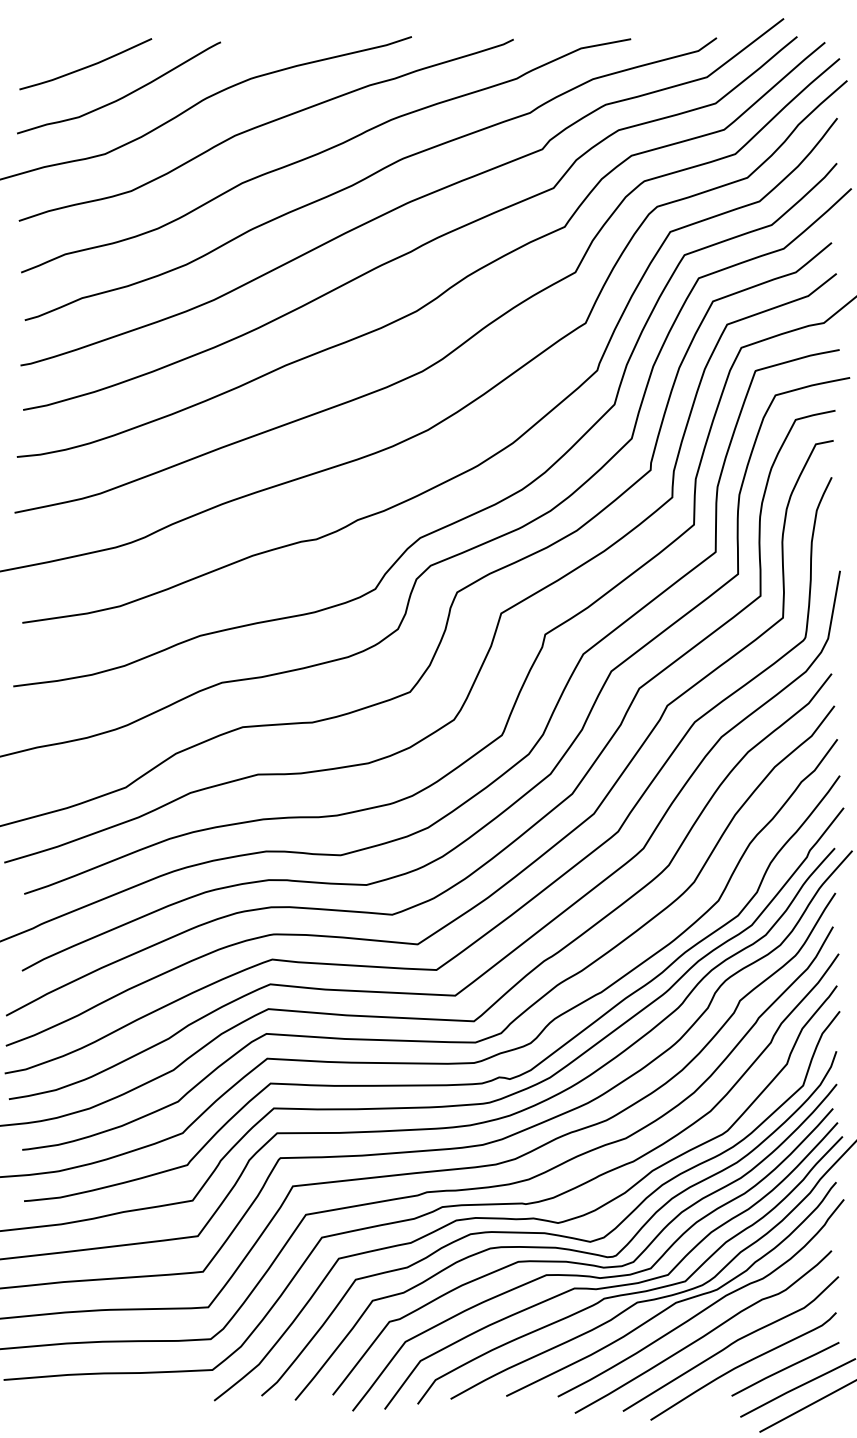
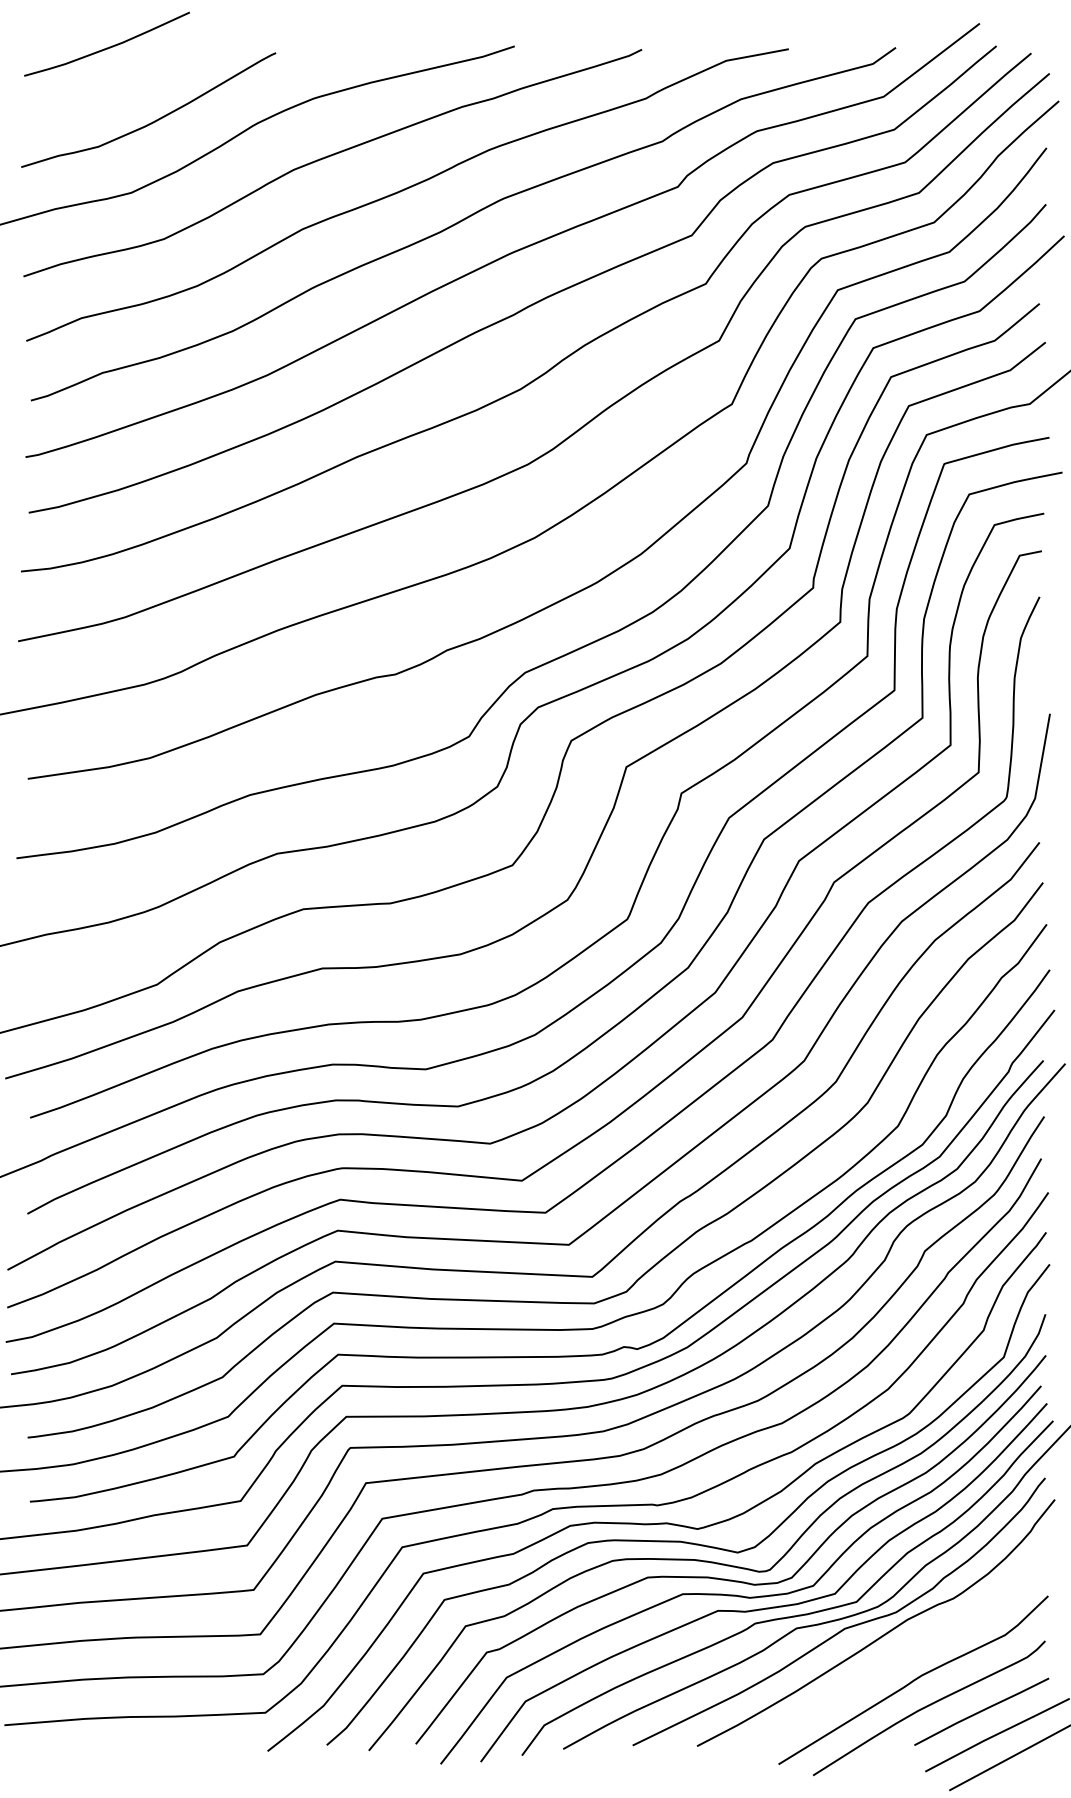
curve: (85, 66) -> (106, 47), moved
curve: (704, 1334) -> (880, 1668), removed

